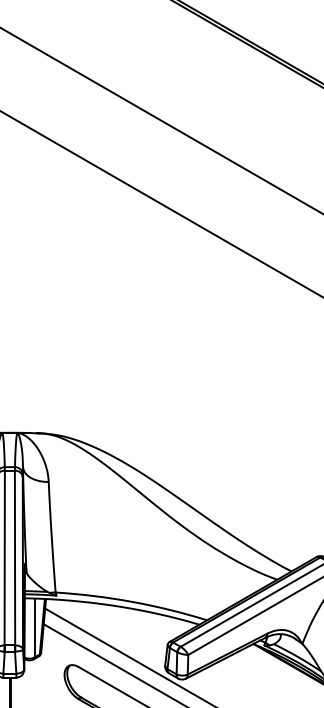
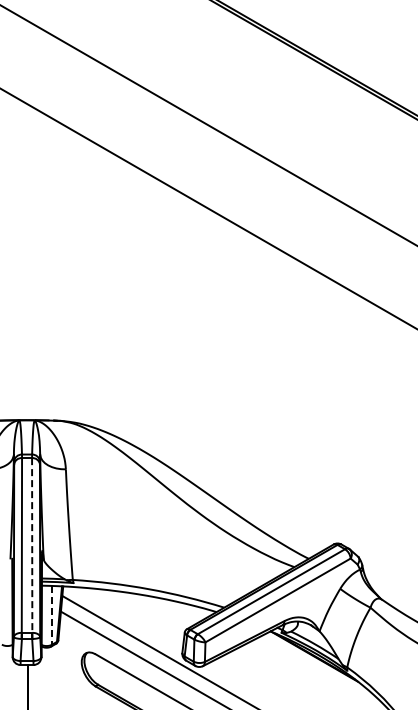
line: (15, 558) -> (32, 545), solid -> dashed
line: (35, 628) -> (52, 615), solid -> dashed

